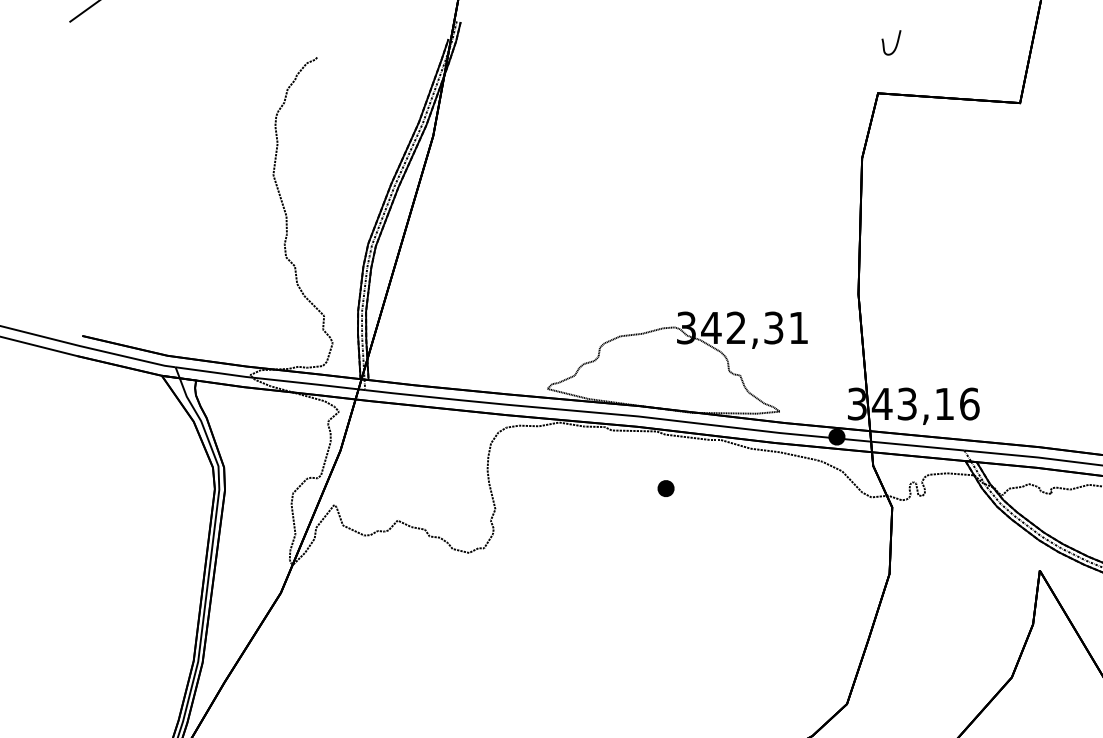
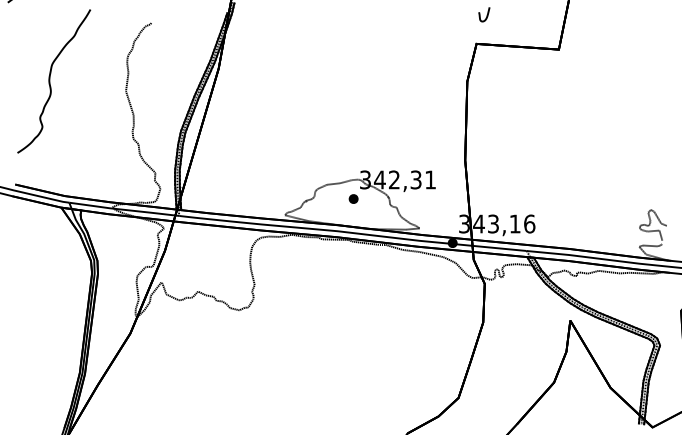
part: (150, 158) -> (54, 81), added
part: (665, 487) -> (353, 198), moved

